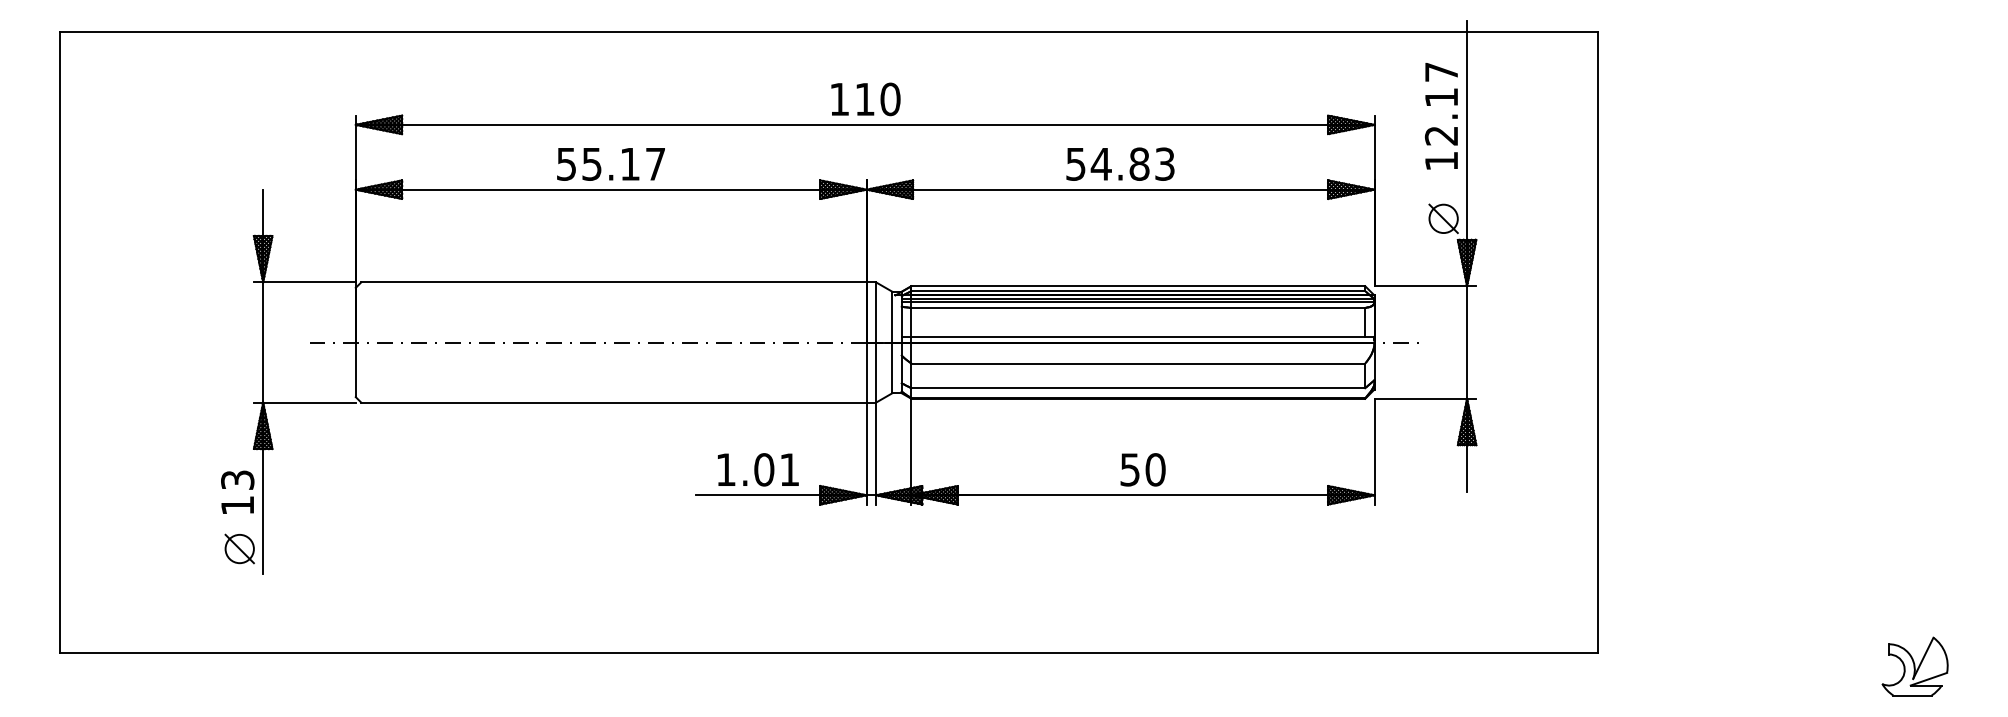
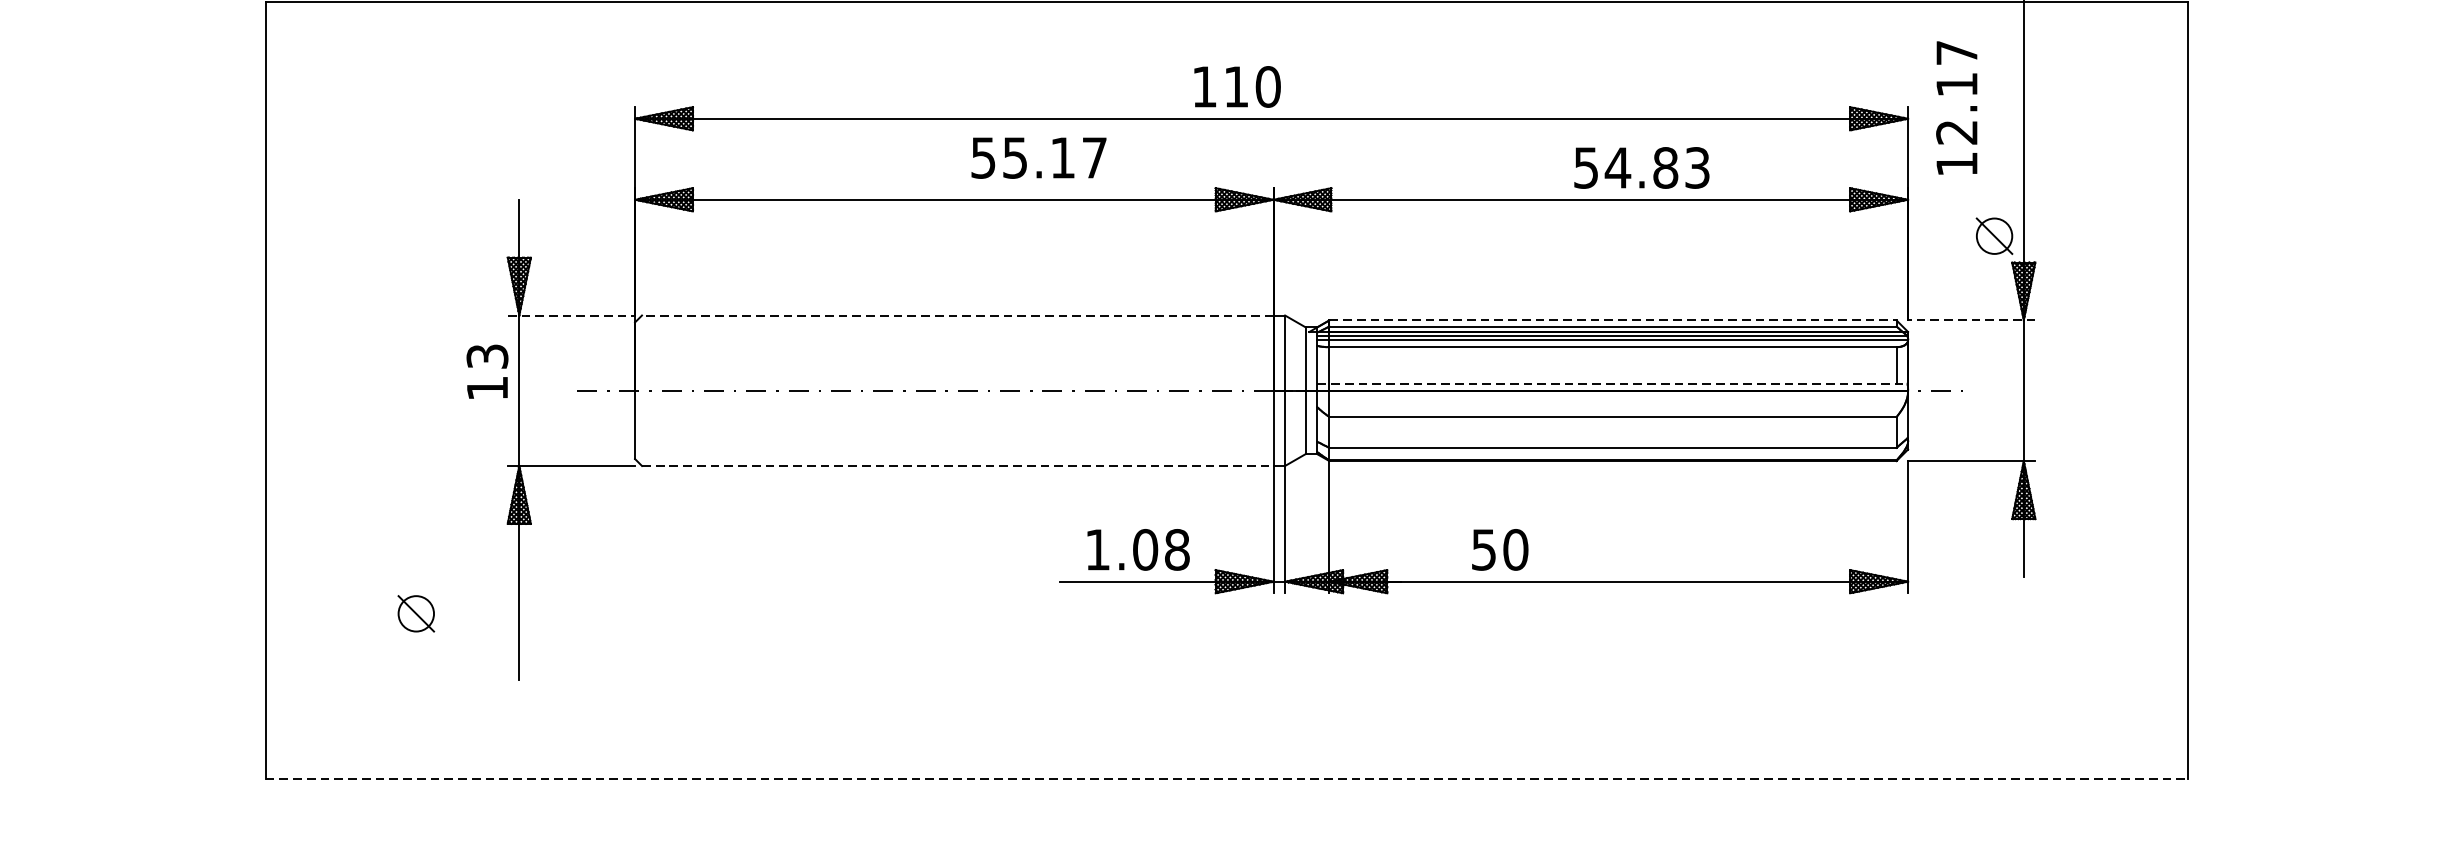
text: (865, 99) -> (1237, 87), moved
text: (1440, 116) -> (1955, 108), moved
text: (1120, 163) -> (1641, 167), moved
text: (610, 164) -> (1038, 158), moved
line: (304, 282) -> (570, 315), solid -> dashed
line: (614, 282) -> (958, 315), solid -> dashed
line: (1138, 286) -> (1613, 320), solid -> dashed
line: (1425, 286) -> (1971, 320), solid -> dashed
line: (1138, 336) -> (1613, 383), solid -> dashed
line: (614, 402) -> (958, 465), solid -> dashed
text: (789, 469) -> (1177, 549), 1.01 -> 1.08
text: (1142, 469) -> (1499, 549), moved
text: (237, 491) -> (487, 370), moved
part: (239, 548) -> (415, 613), moved
line: (829, 653) -> (1227, 779), solid -> dashed

